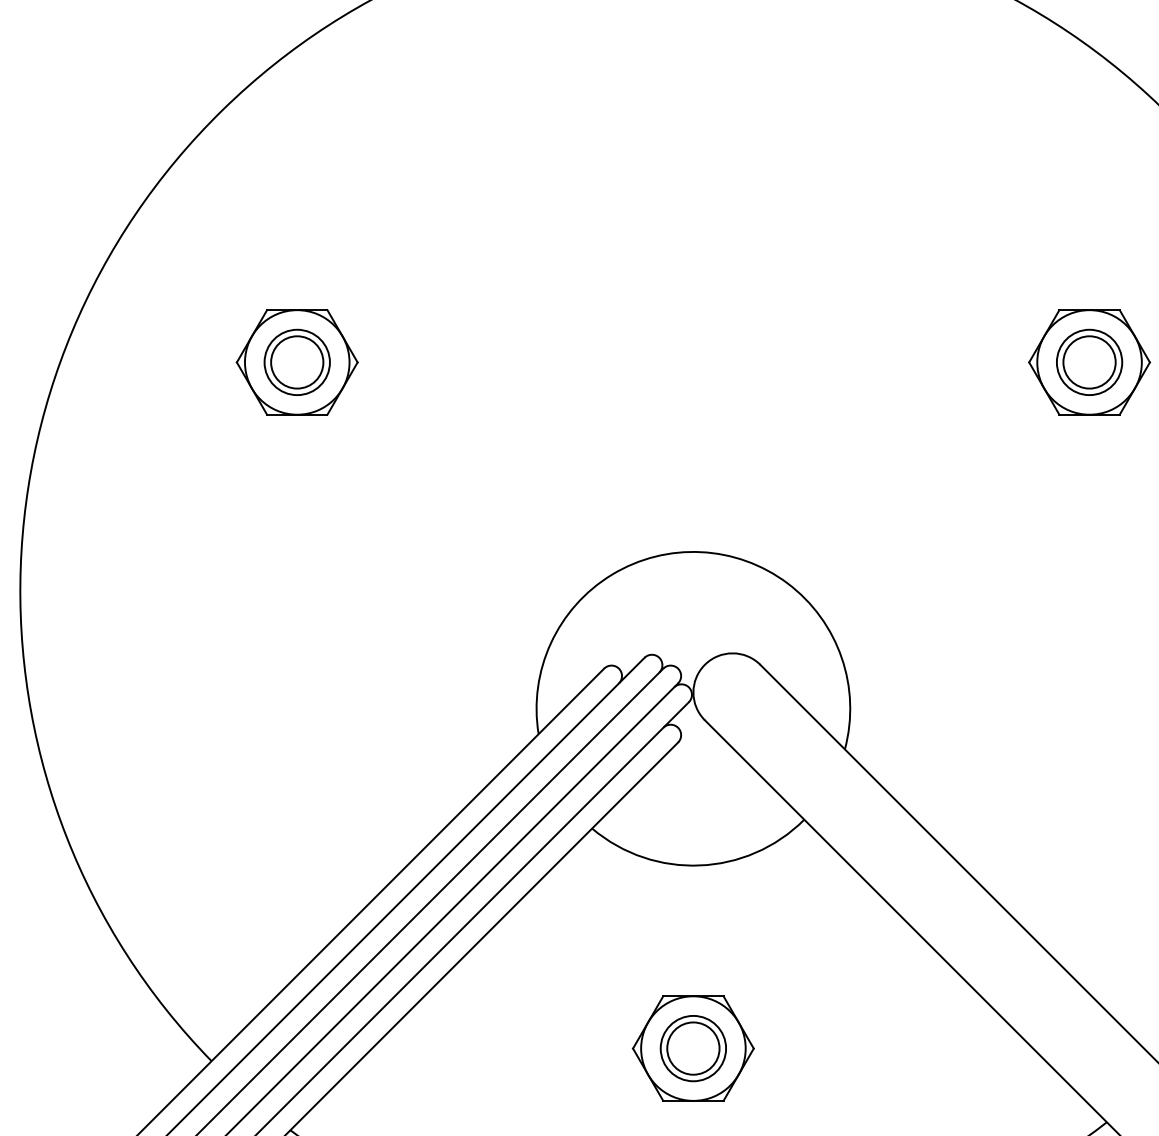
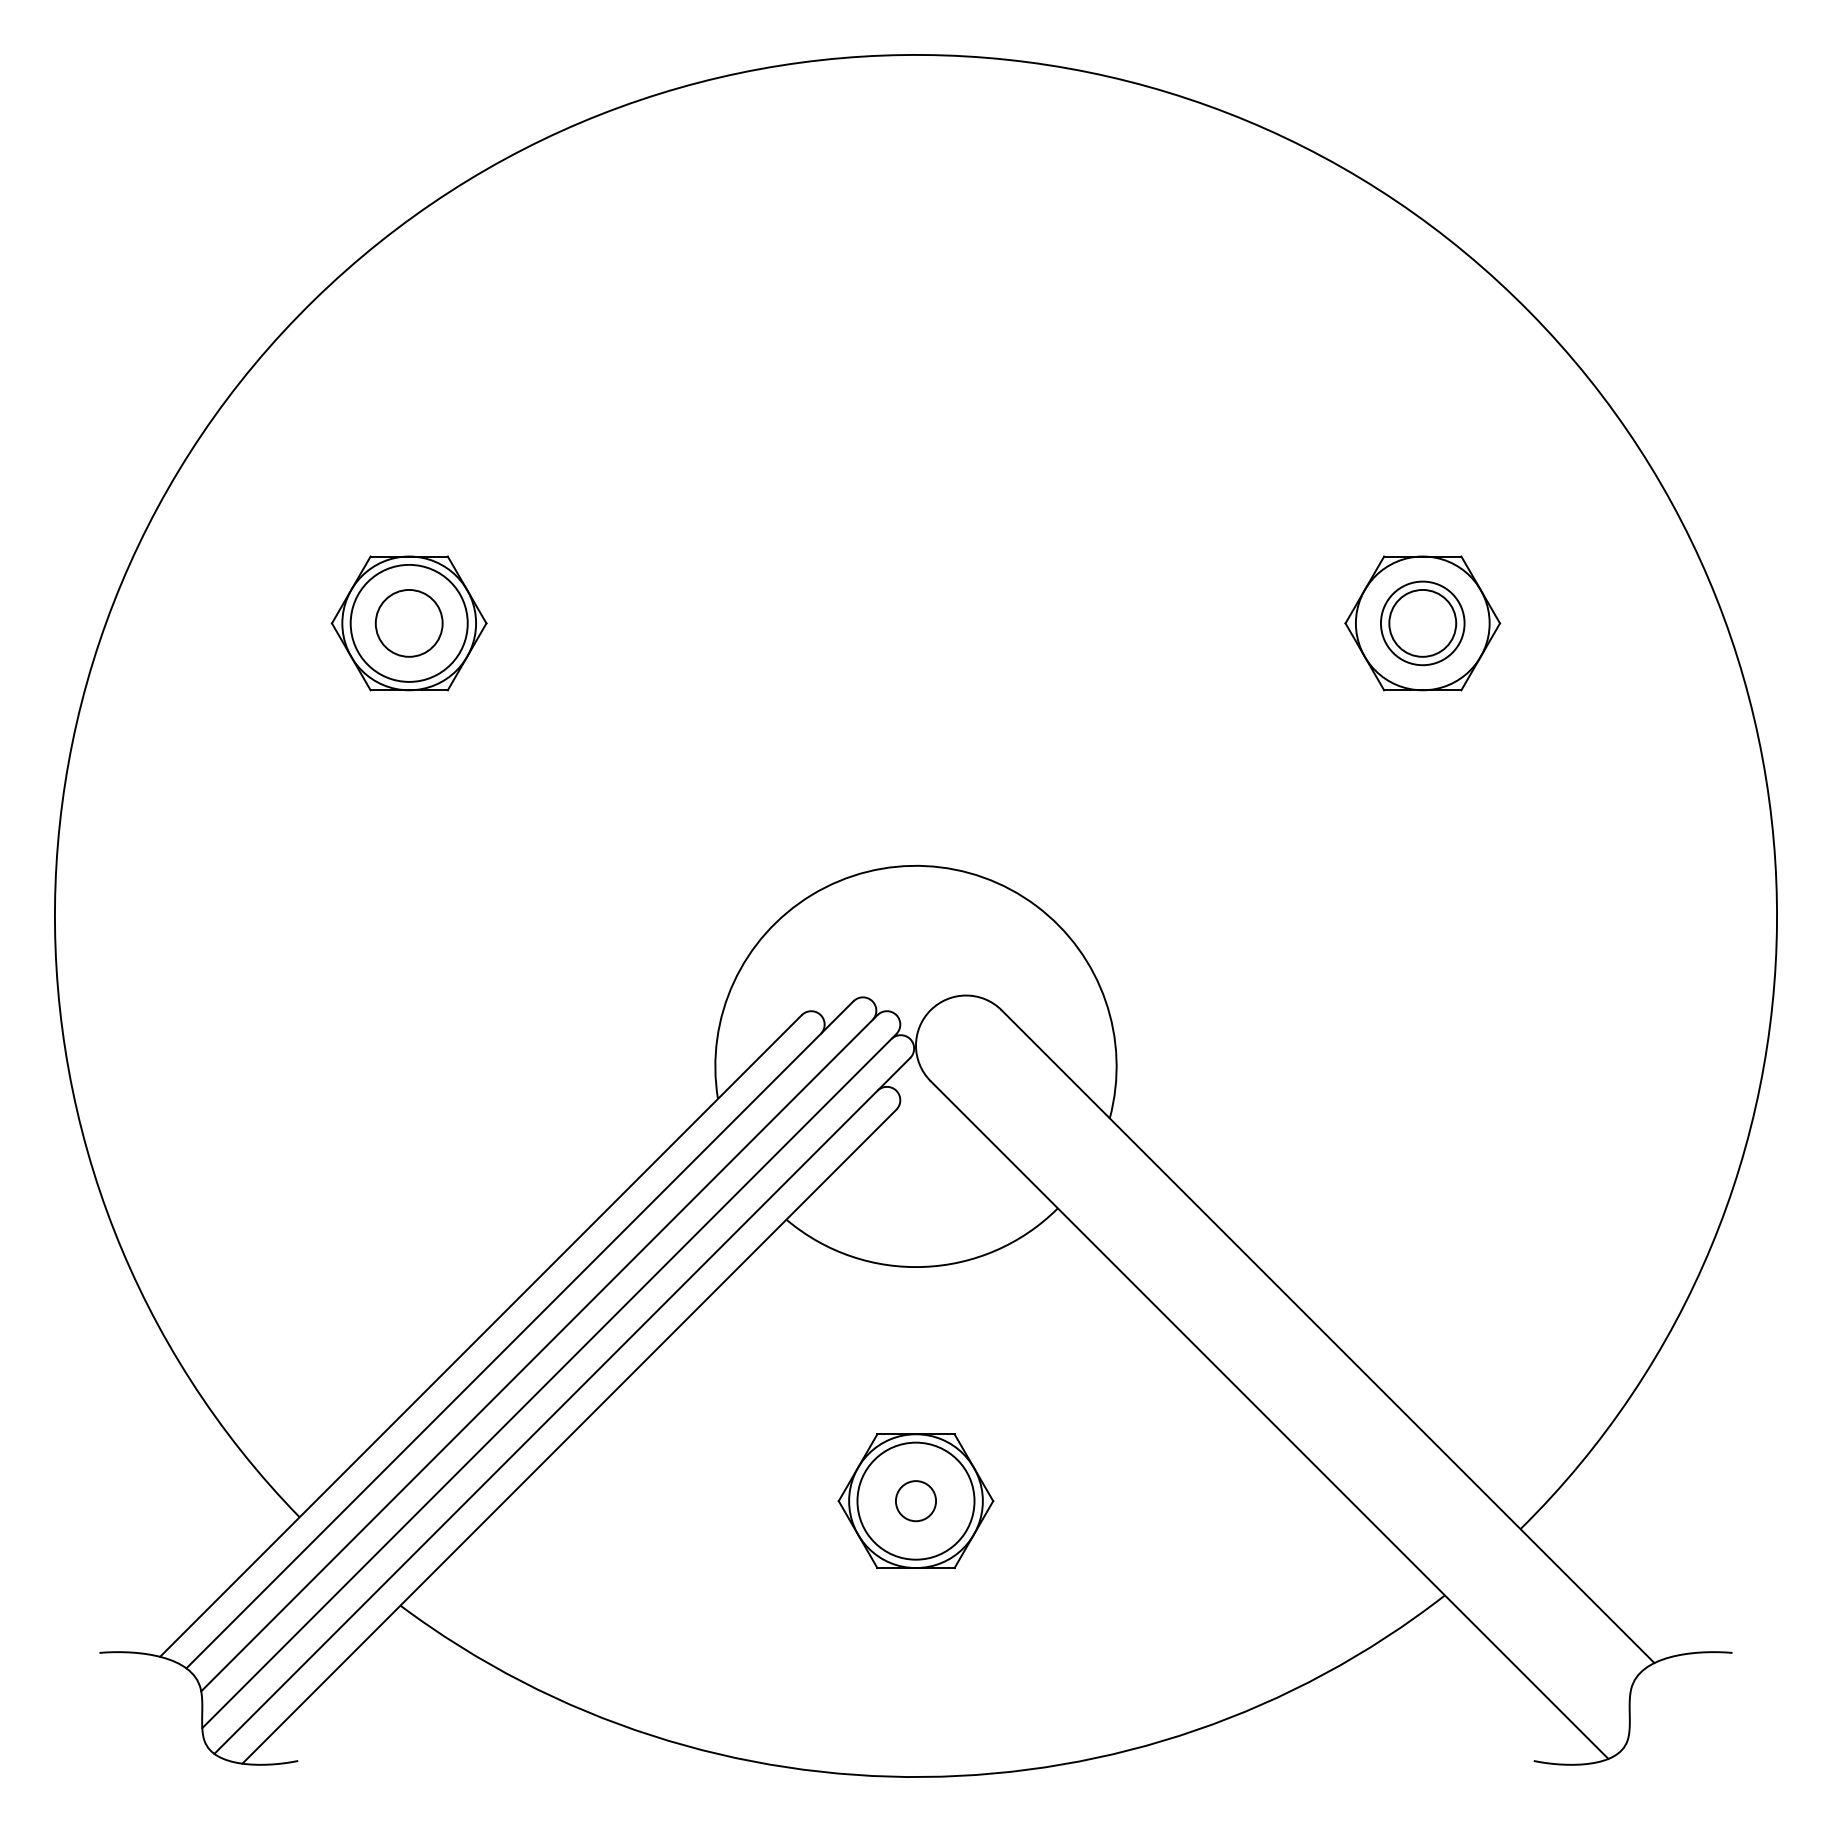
circle: (297, 362) -> (409, 623), size x1.4
circle: (693, 1048) -> (915, 1500), size x0.6
circle: (693, 1048) -> (915, 1500), size x1.4

